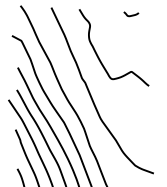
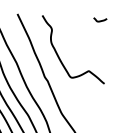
curve: (131, 14) -> (100, 20), moved

